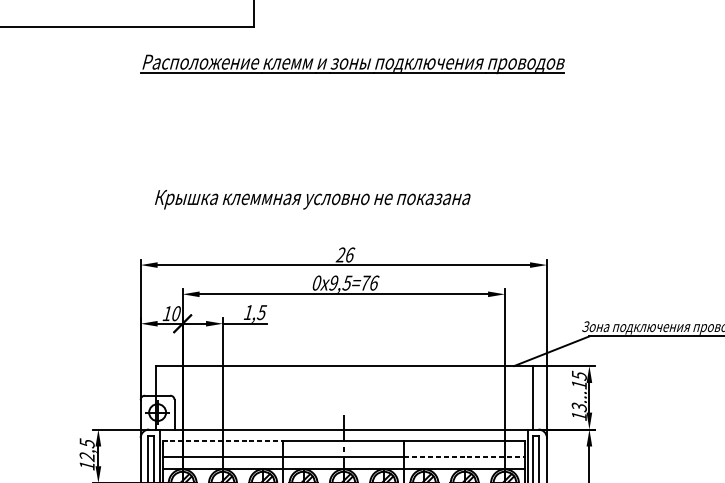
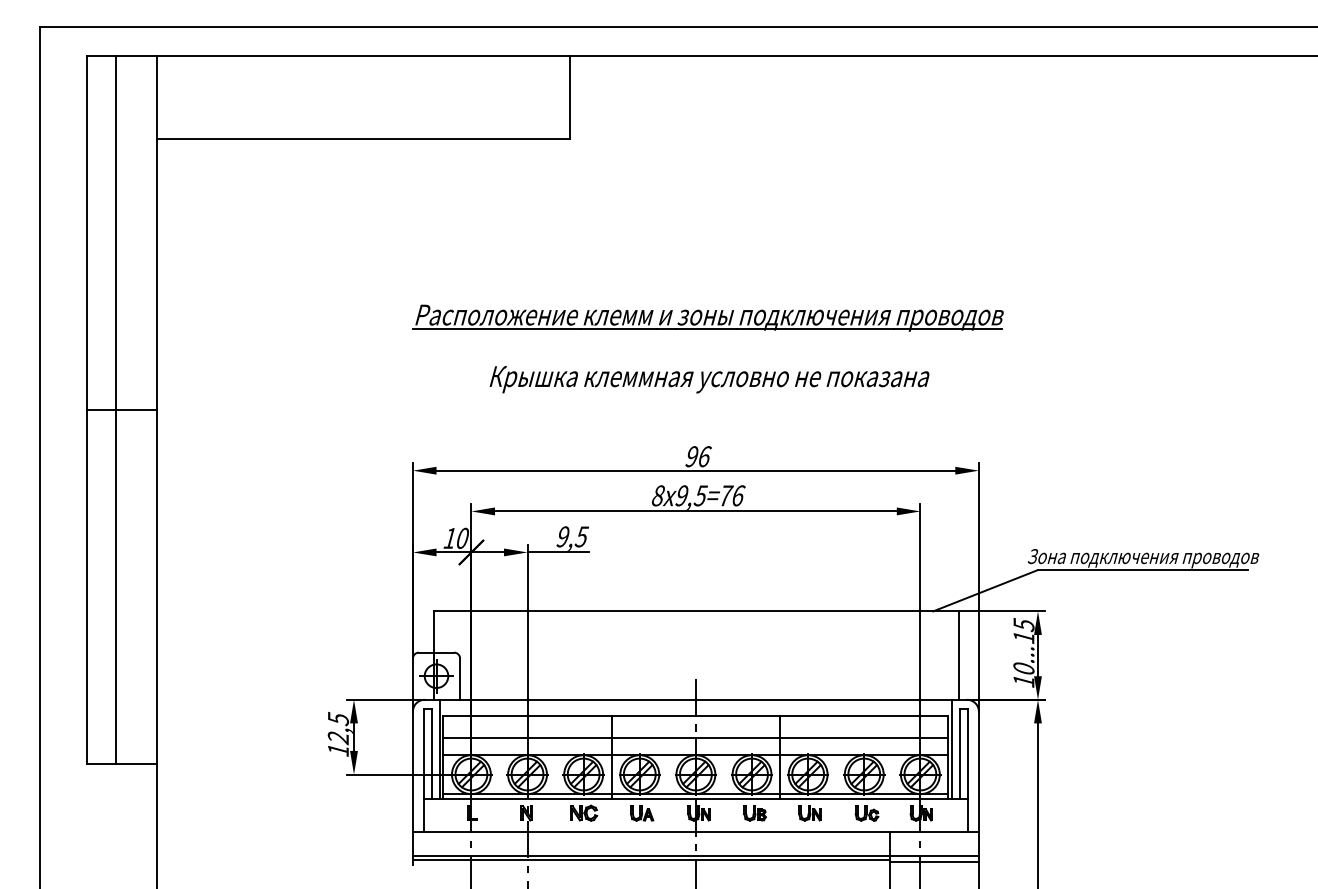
part: (352, 63) -> (707, 317), moved
text: (312, 199) -> (709, 379), moved
text: (340, 254) -> (691, 456), 26 -> 96
text: (316, 282) -> (657, 495), 0 -> 8
text: (248, 312) -> (562, 536), 1,5 -> 9,5
text: (579, 407) -> (1023, 668), 13...15 -> 10...15
line: (223, 441) -> (528, 716), dashed -> solid
line: (464, 456) -> (864, 737), dashed -> solid

